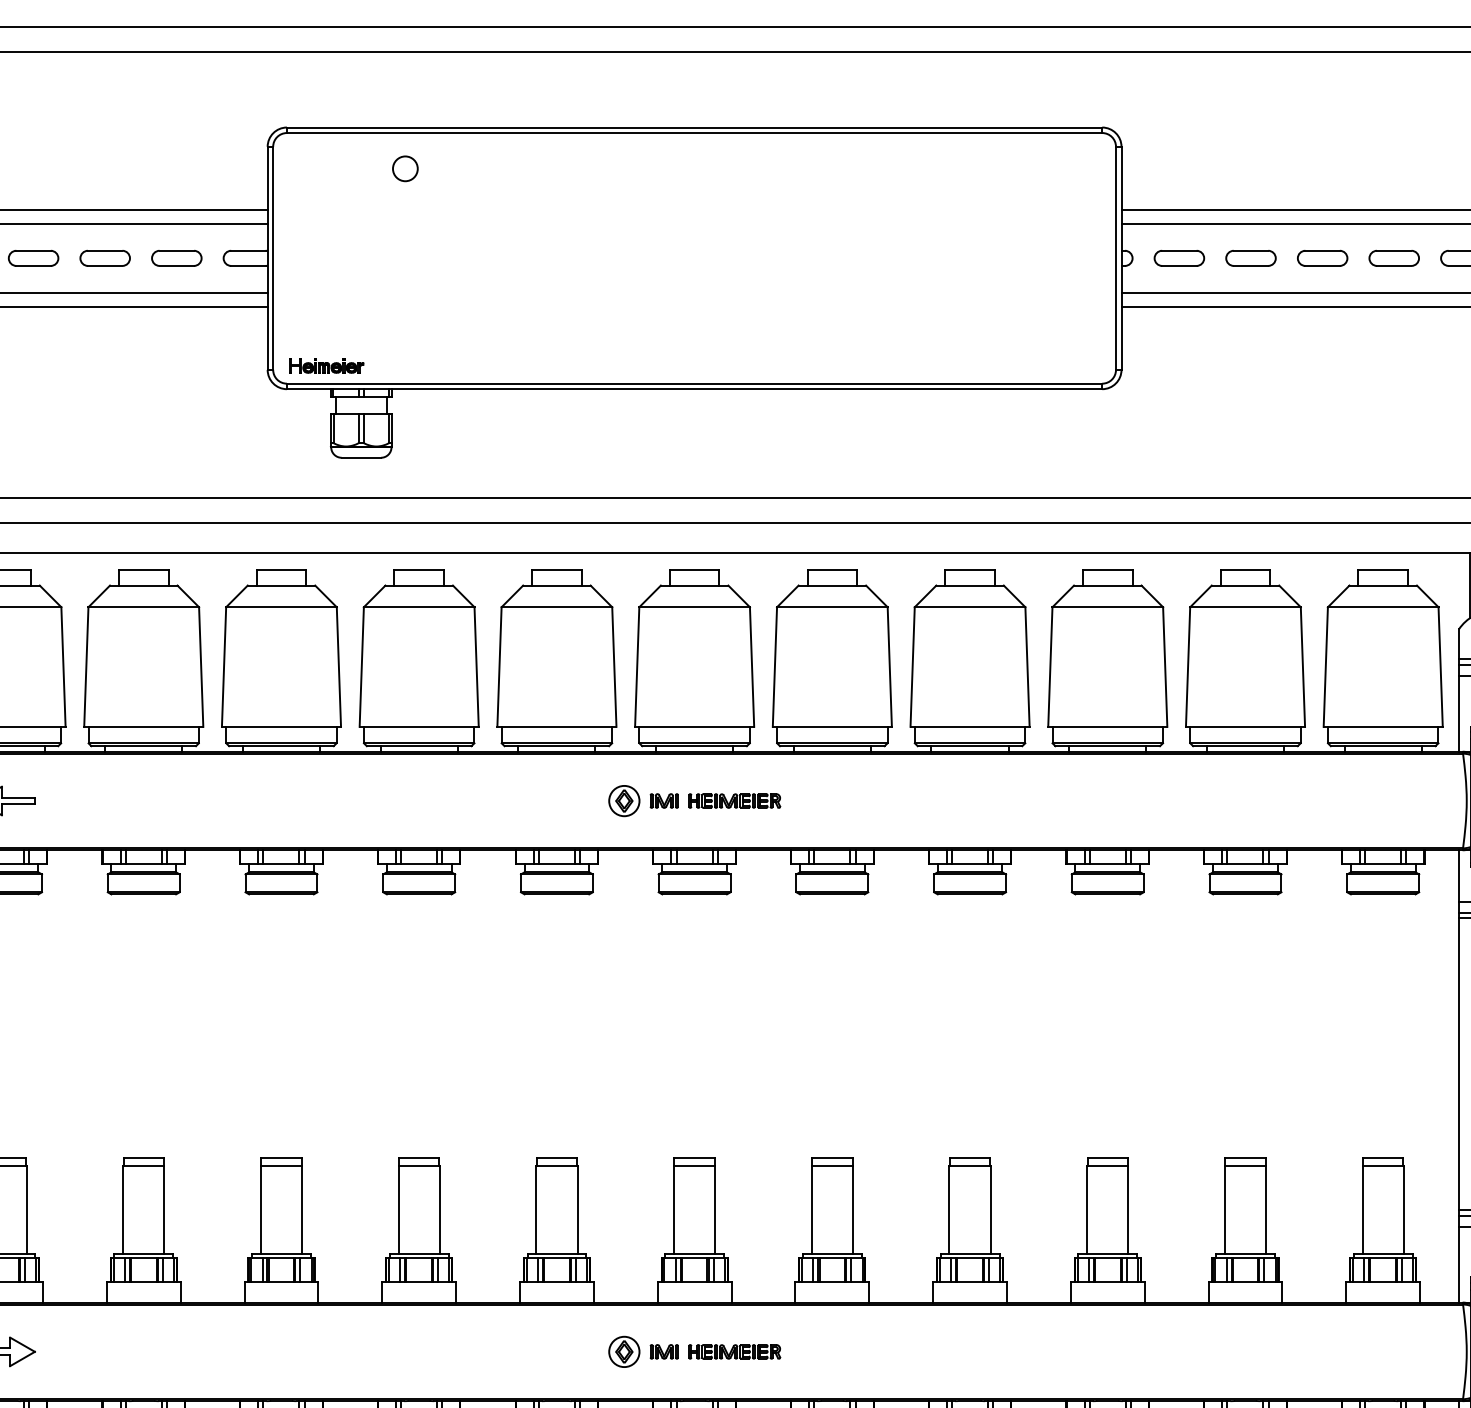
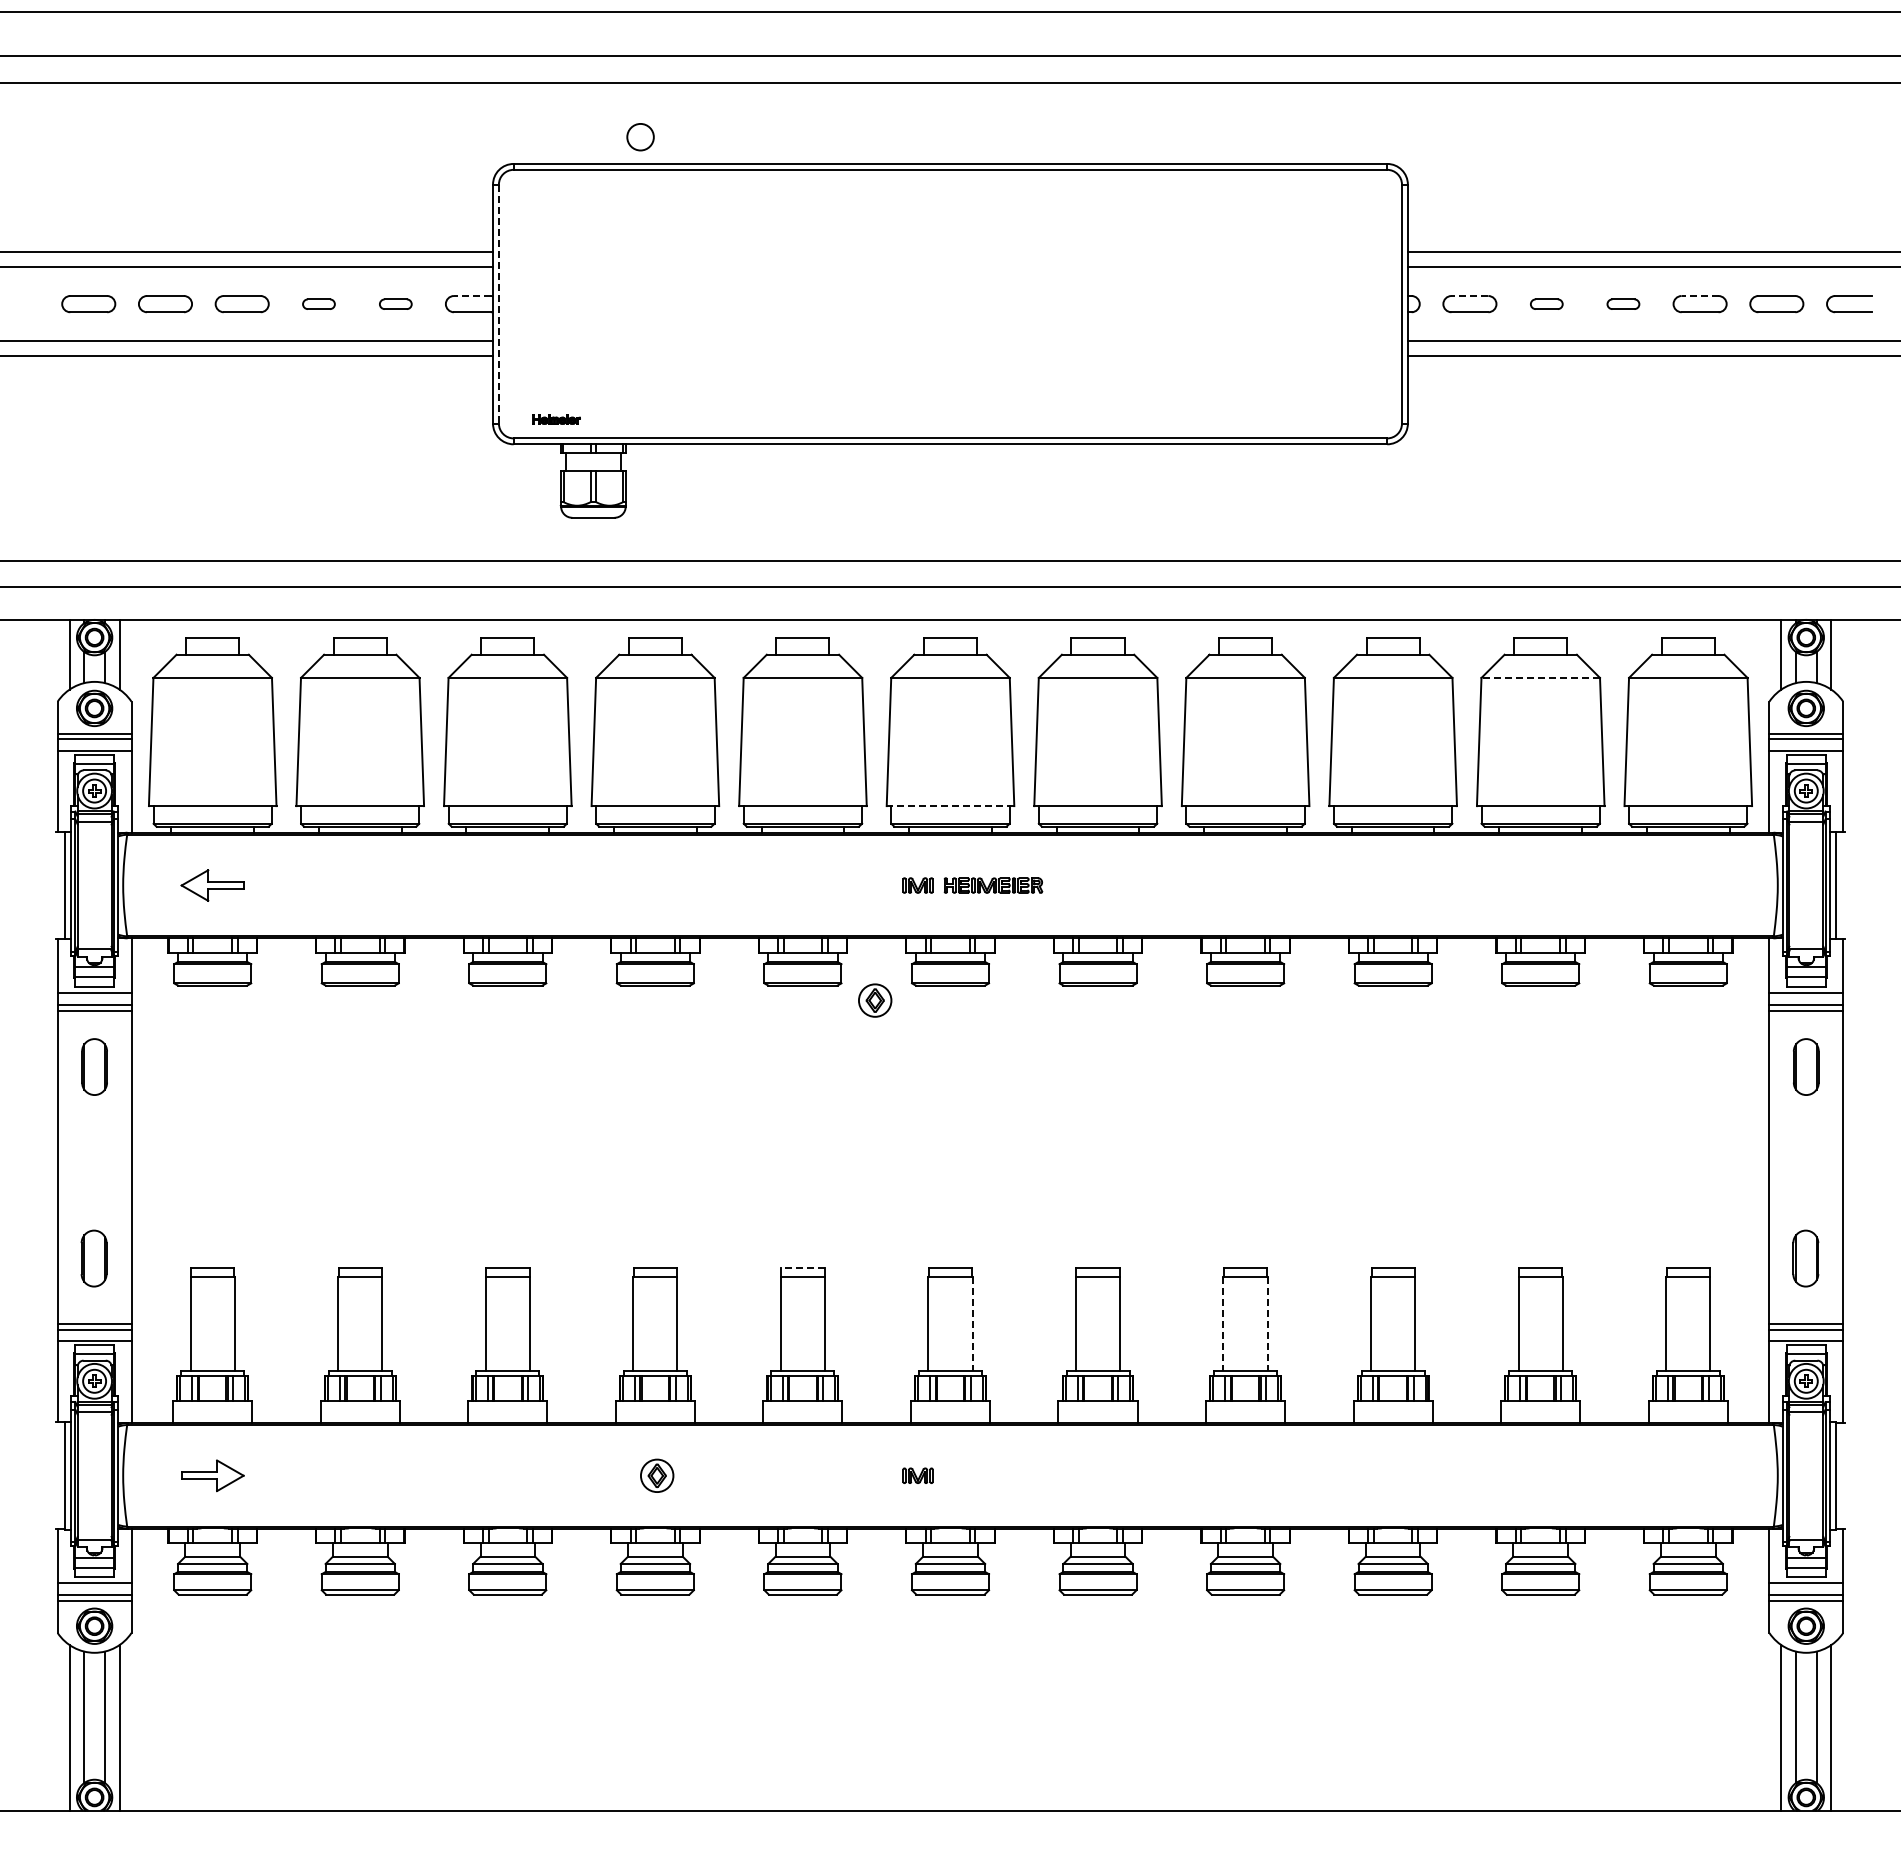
circle: (405, 169) -> (640, 137), moved
line: (247, 251) -> (471, 296), solid -> dashed
line: (1179, 251) -> (1469, 296), solid -> dashed
line: (1393, 251) -> (1699, 296), solid -> dashed
part: (104, 258) -> (318, 304), size x0.6
part: (176, 258) -> (395, 304), size x0.6
line: (272, 258) -> (498, 304), solid -> dashed
part: (1250, 258) -> (1546, 304), size x0.6
part: (1322, 258) -> (1623, 304), size x0.6
part: (326, 366) -> (556, 419), size x0.6
line: (1245, 606) -> (1540, 677), solid -> dashed
line: (694, 727) -> (950, 806), solid -> dashed
part: (624, 800) -> (875, 1000), moved
line: (556, 1157) -> (802, 1267), solid -> dashed
line: (715, 1210) -> (972, 1324), solid -> dashed
line: (949, 1210) -> (1223, 1324), solid -> dashed
line: (990, 1210) -> (1267, 1324), solid -> dashed
part: (624, 1351) -> (657, 1475), moved
part: (734, 1351) -> (993, 1475), removed

